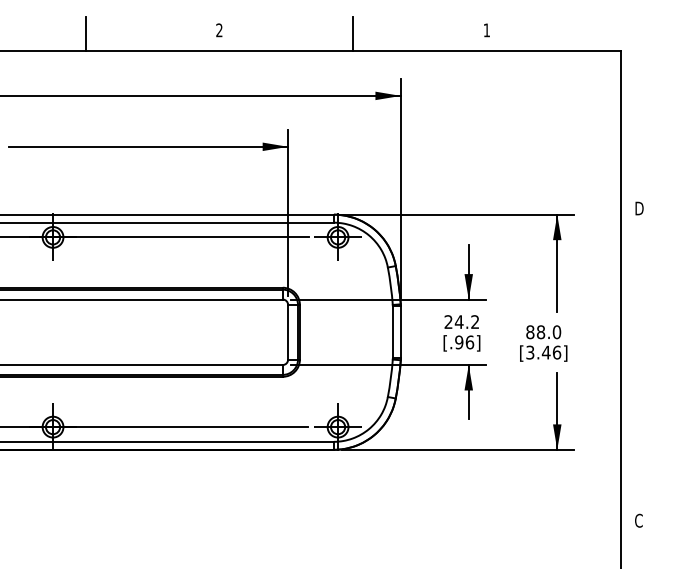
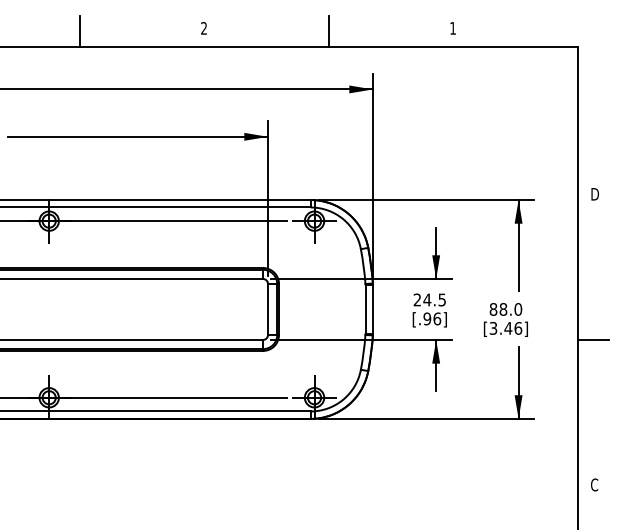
text: (474, 321) -> (441, 299), 24.2 -> 24.5
line: (637, 364) -> (593, 339), added

